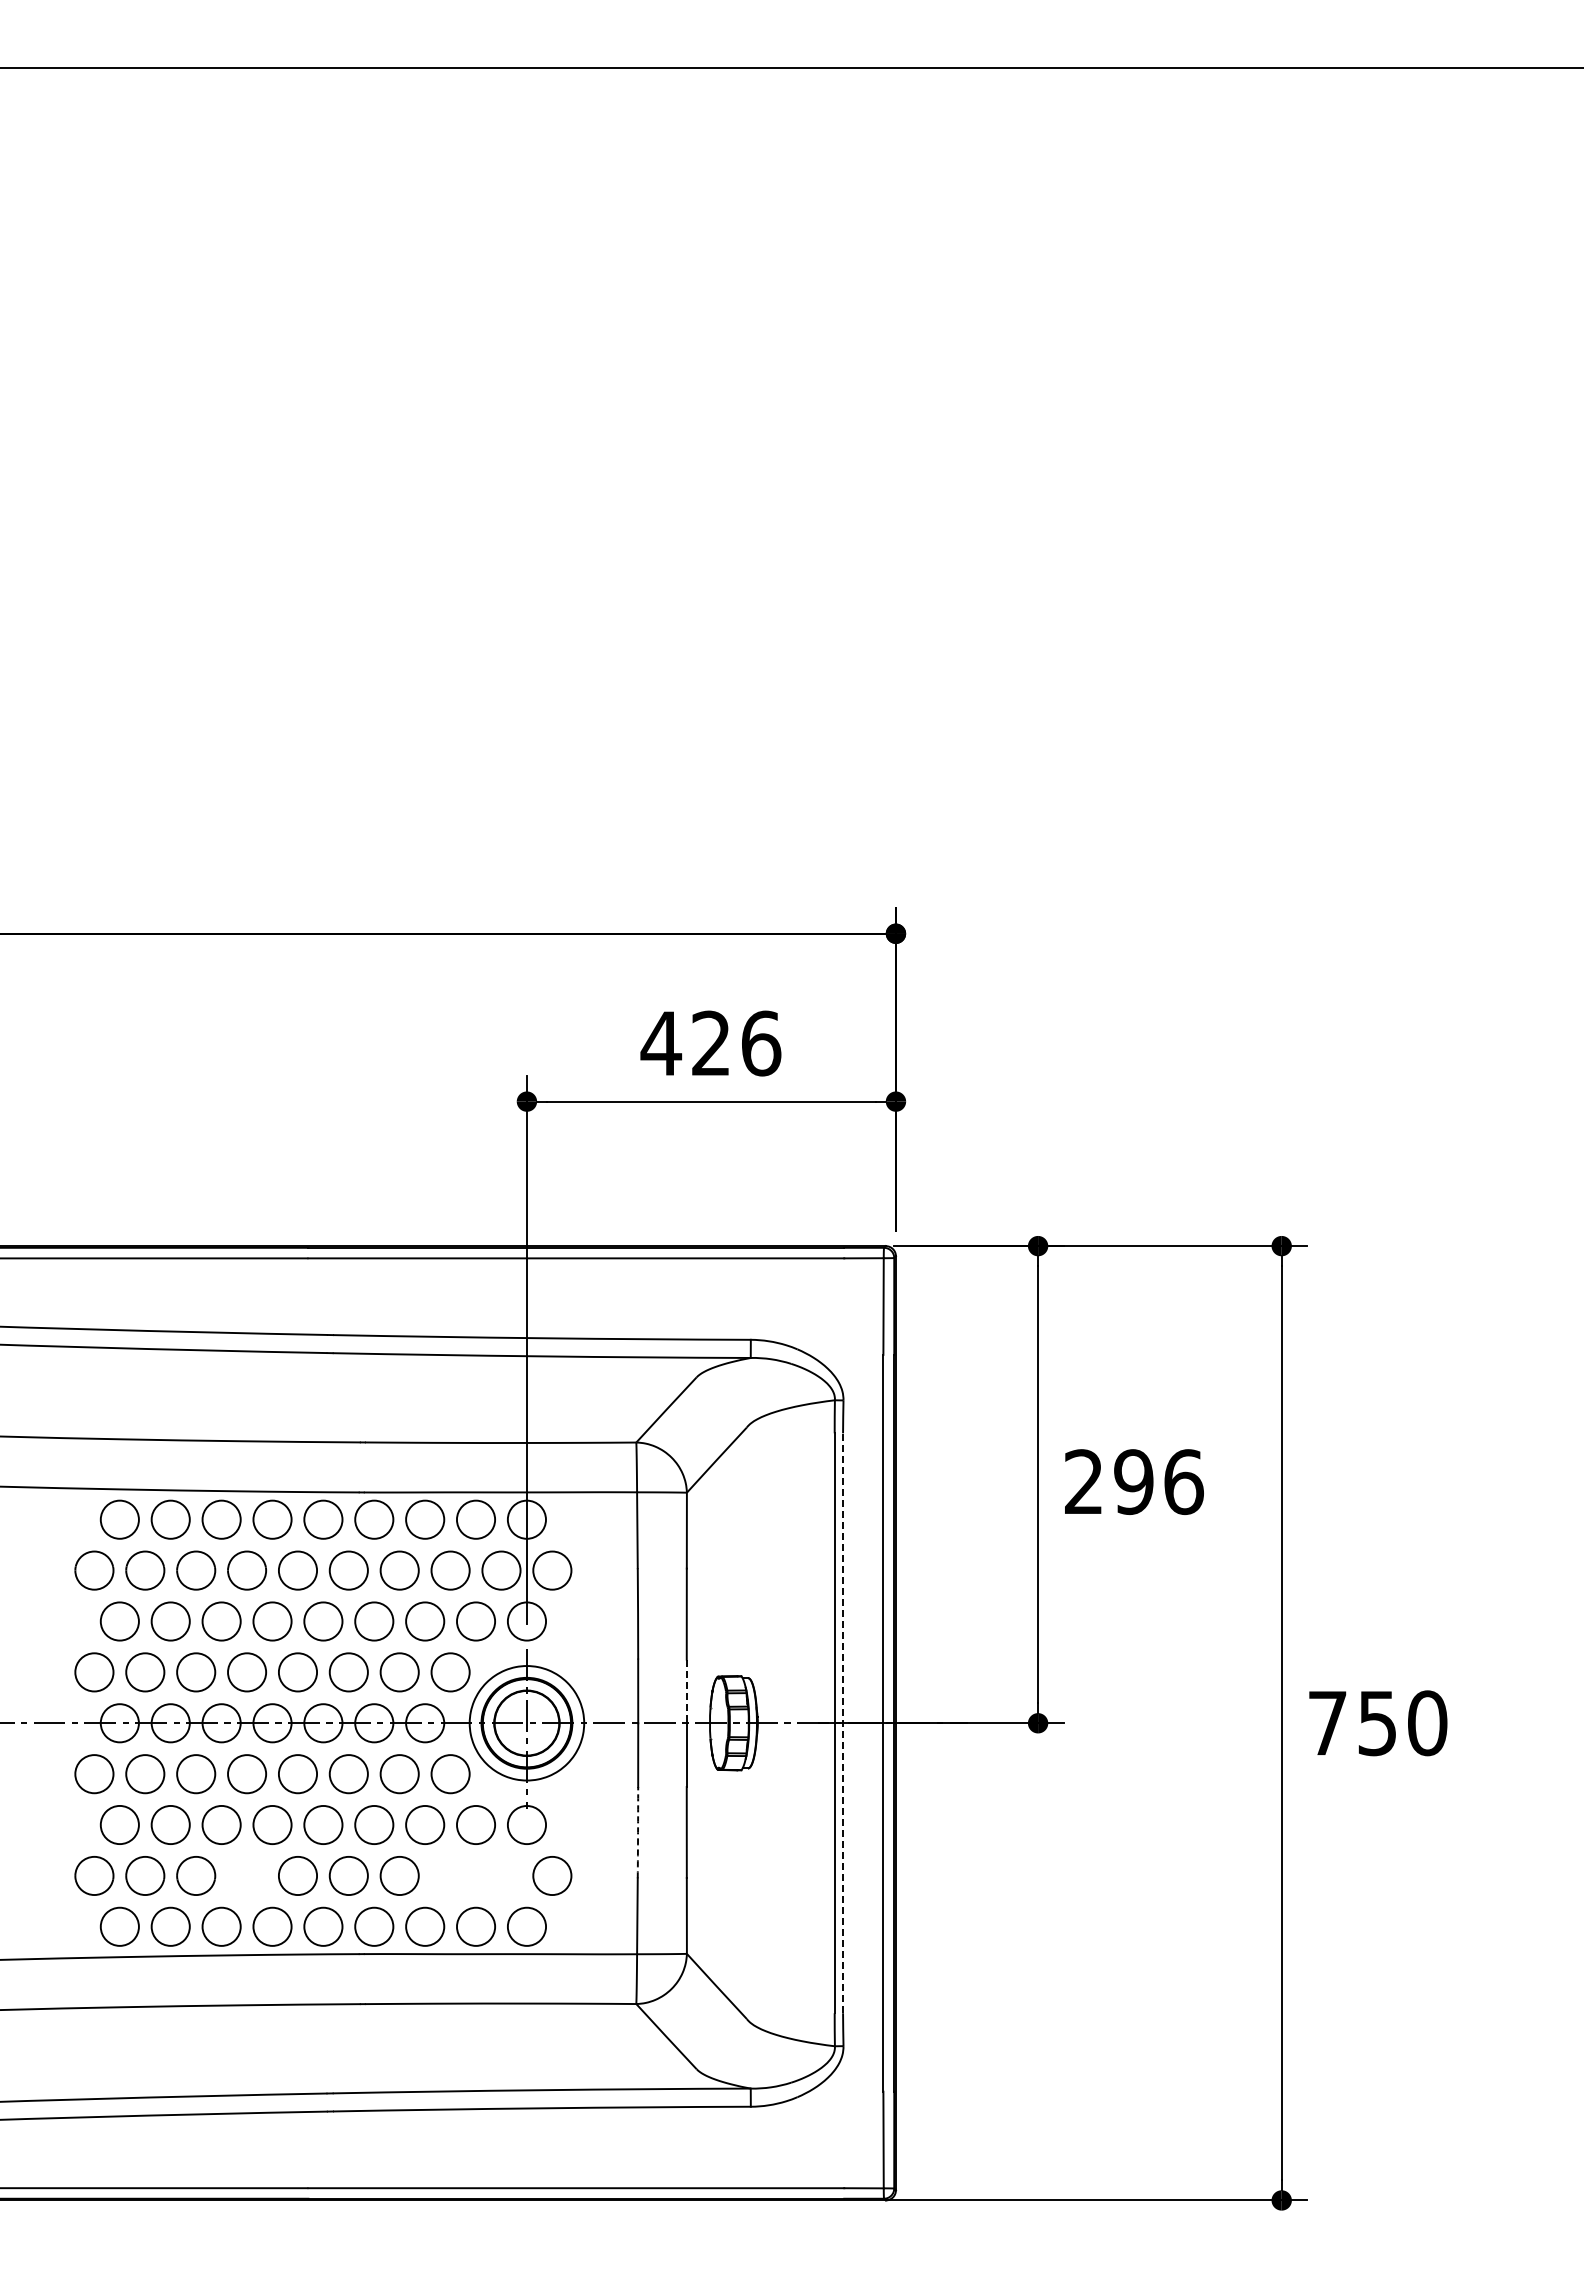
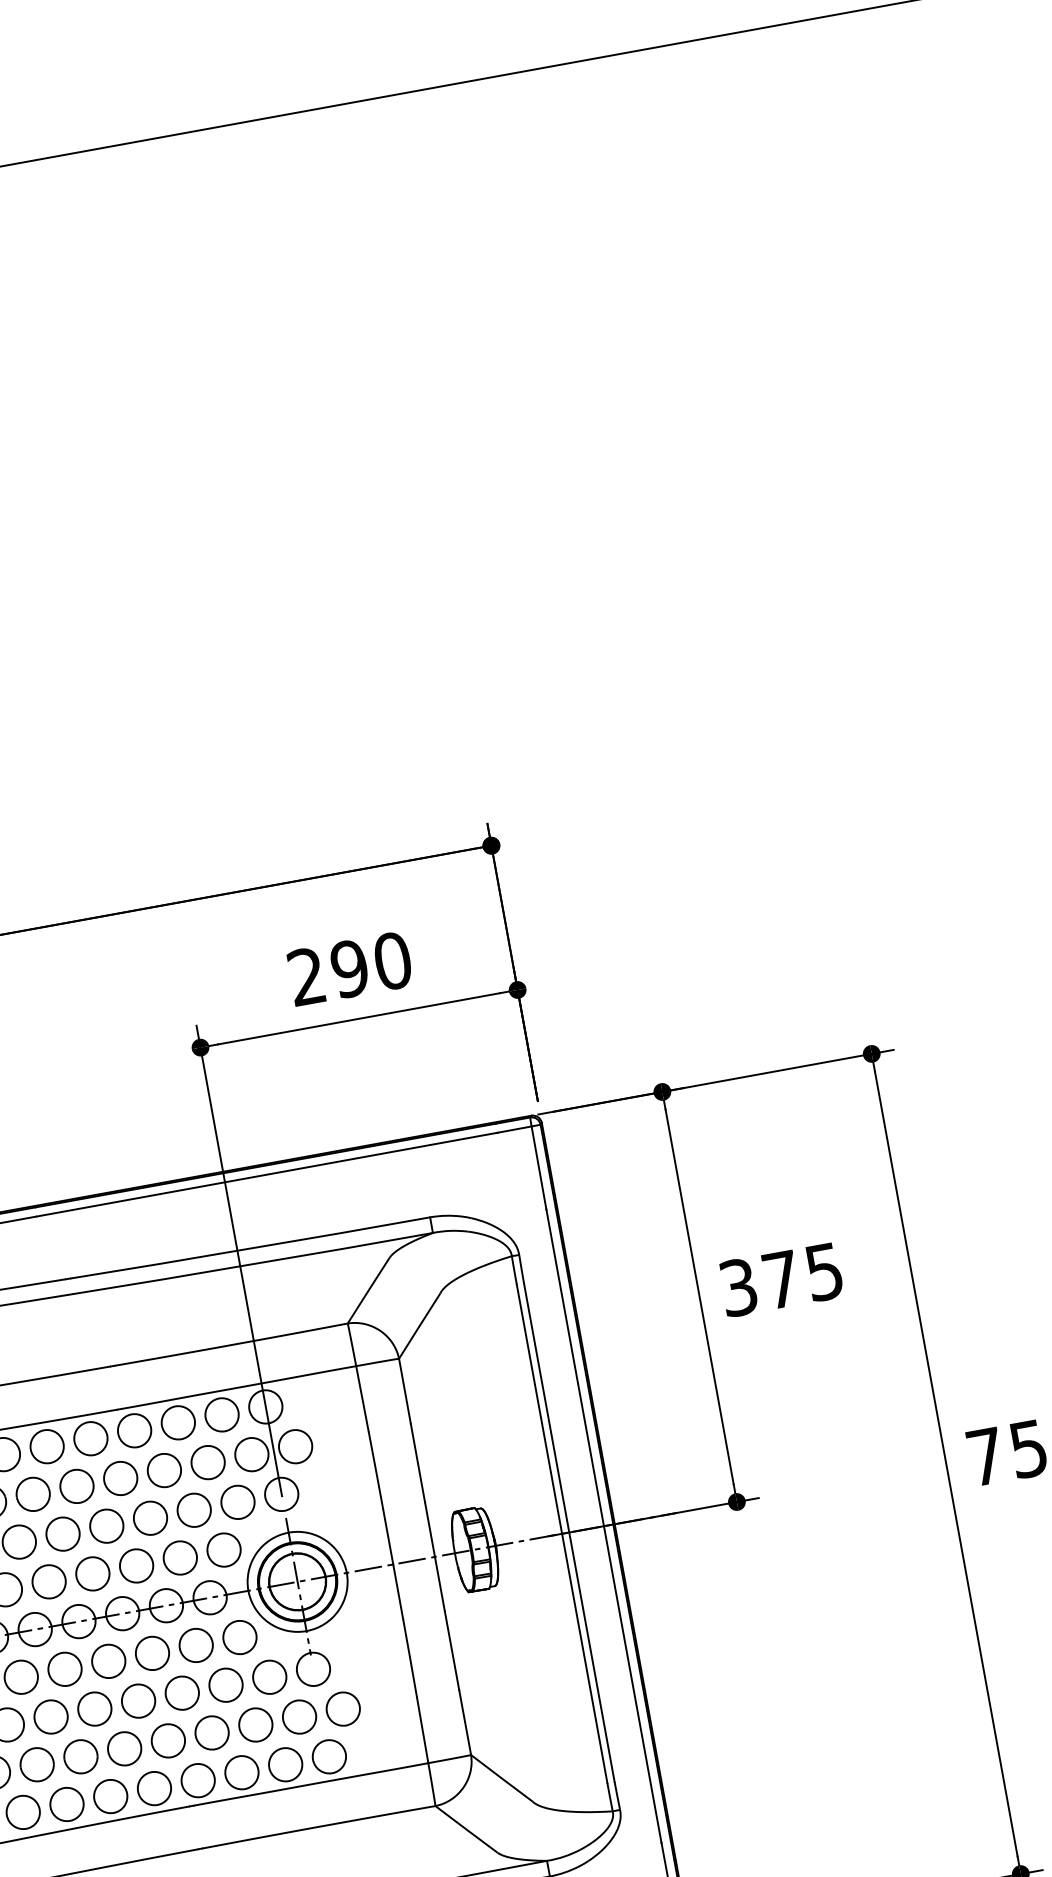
text: (710, 1043) -> (349, 968), 426 -> 290
text: (1134, 1482) -> (782, 1280), 296 -> 375
line: (686, 1691) -> (429, 1529), dashed -> solid
line: (843, 1723) -> (569, 1532), dashed -> solid
arc: (638, 1832) -> (410, 1658), dashed -> solid
part: (246, 1875) -> (80, 1756), added
part: (450, 1875) -> (255, 1724), added
part: (501, 1875) -> (299, 1716), added

